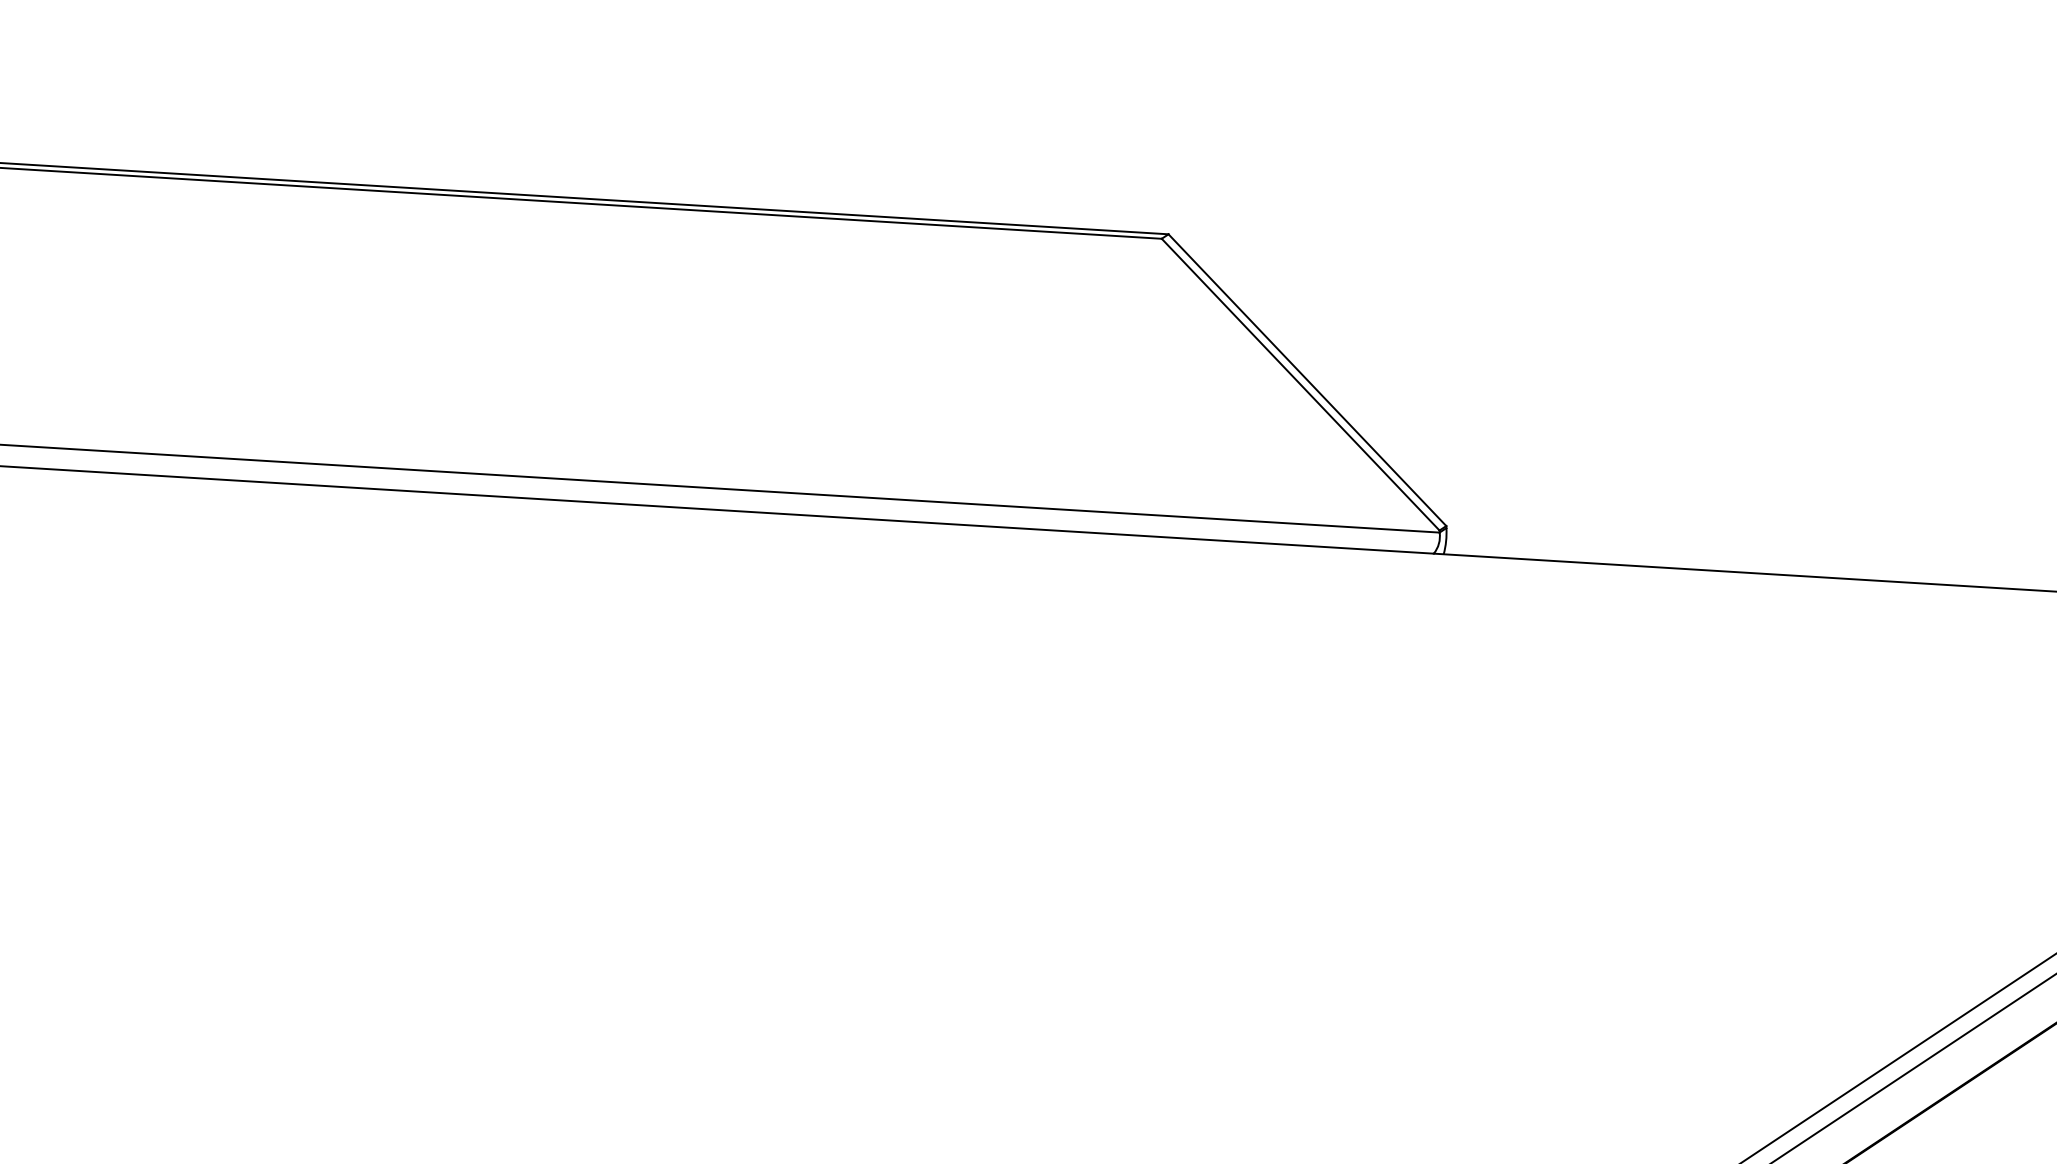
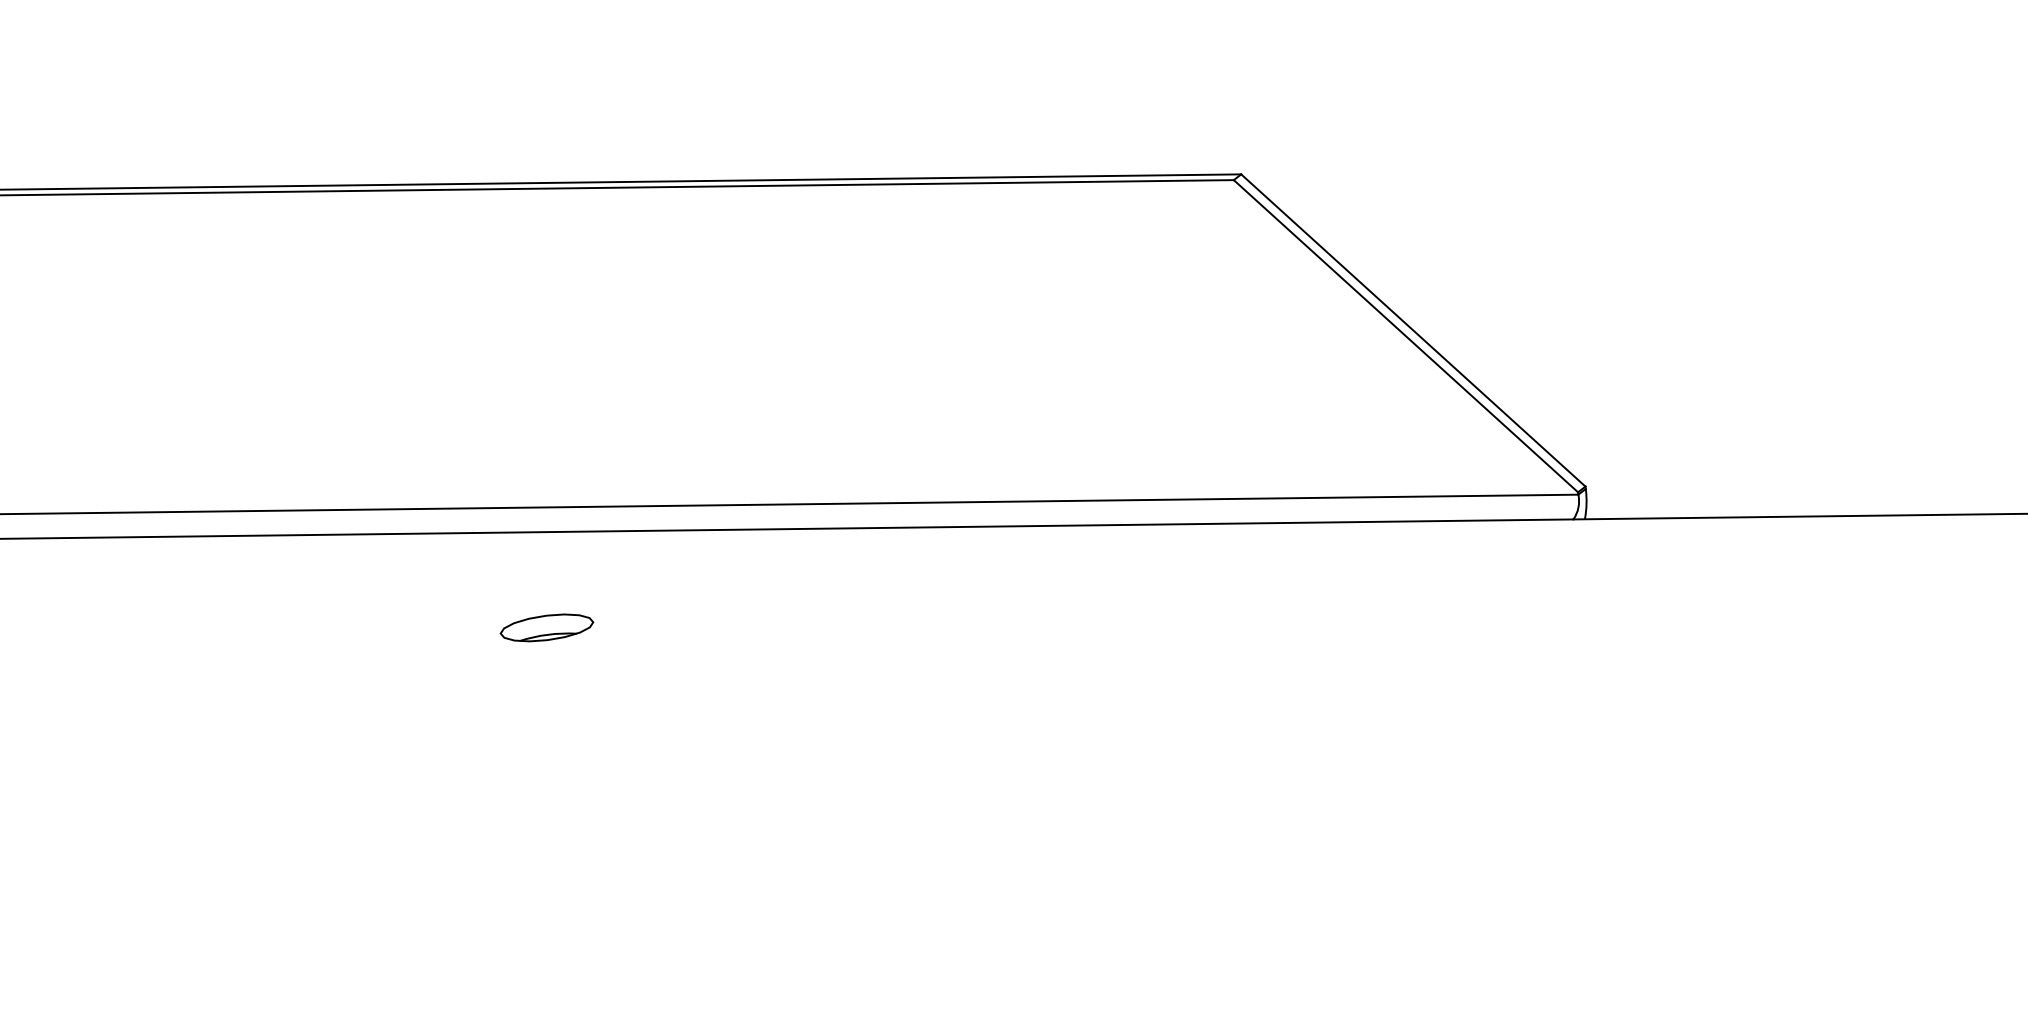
part: (539, 581) -> (546, 627), added

